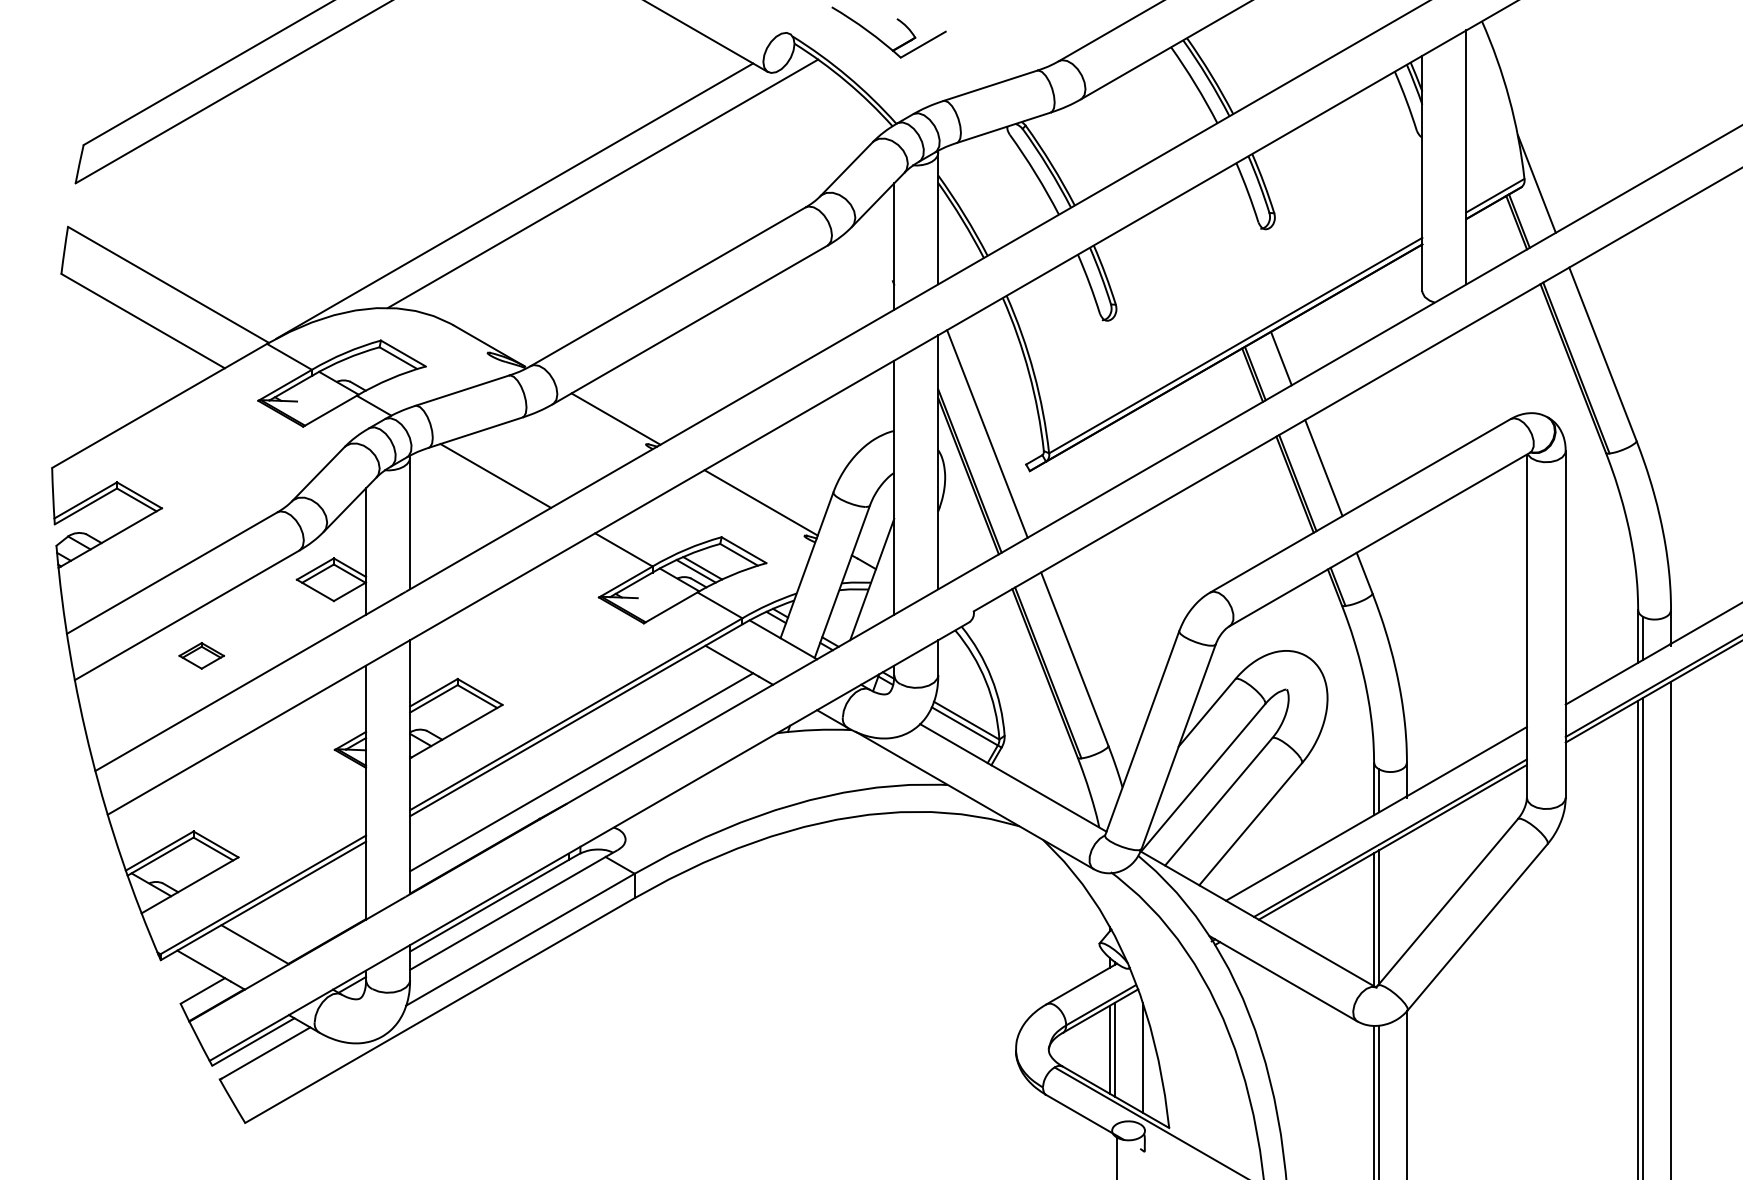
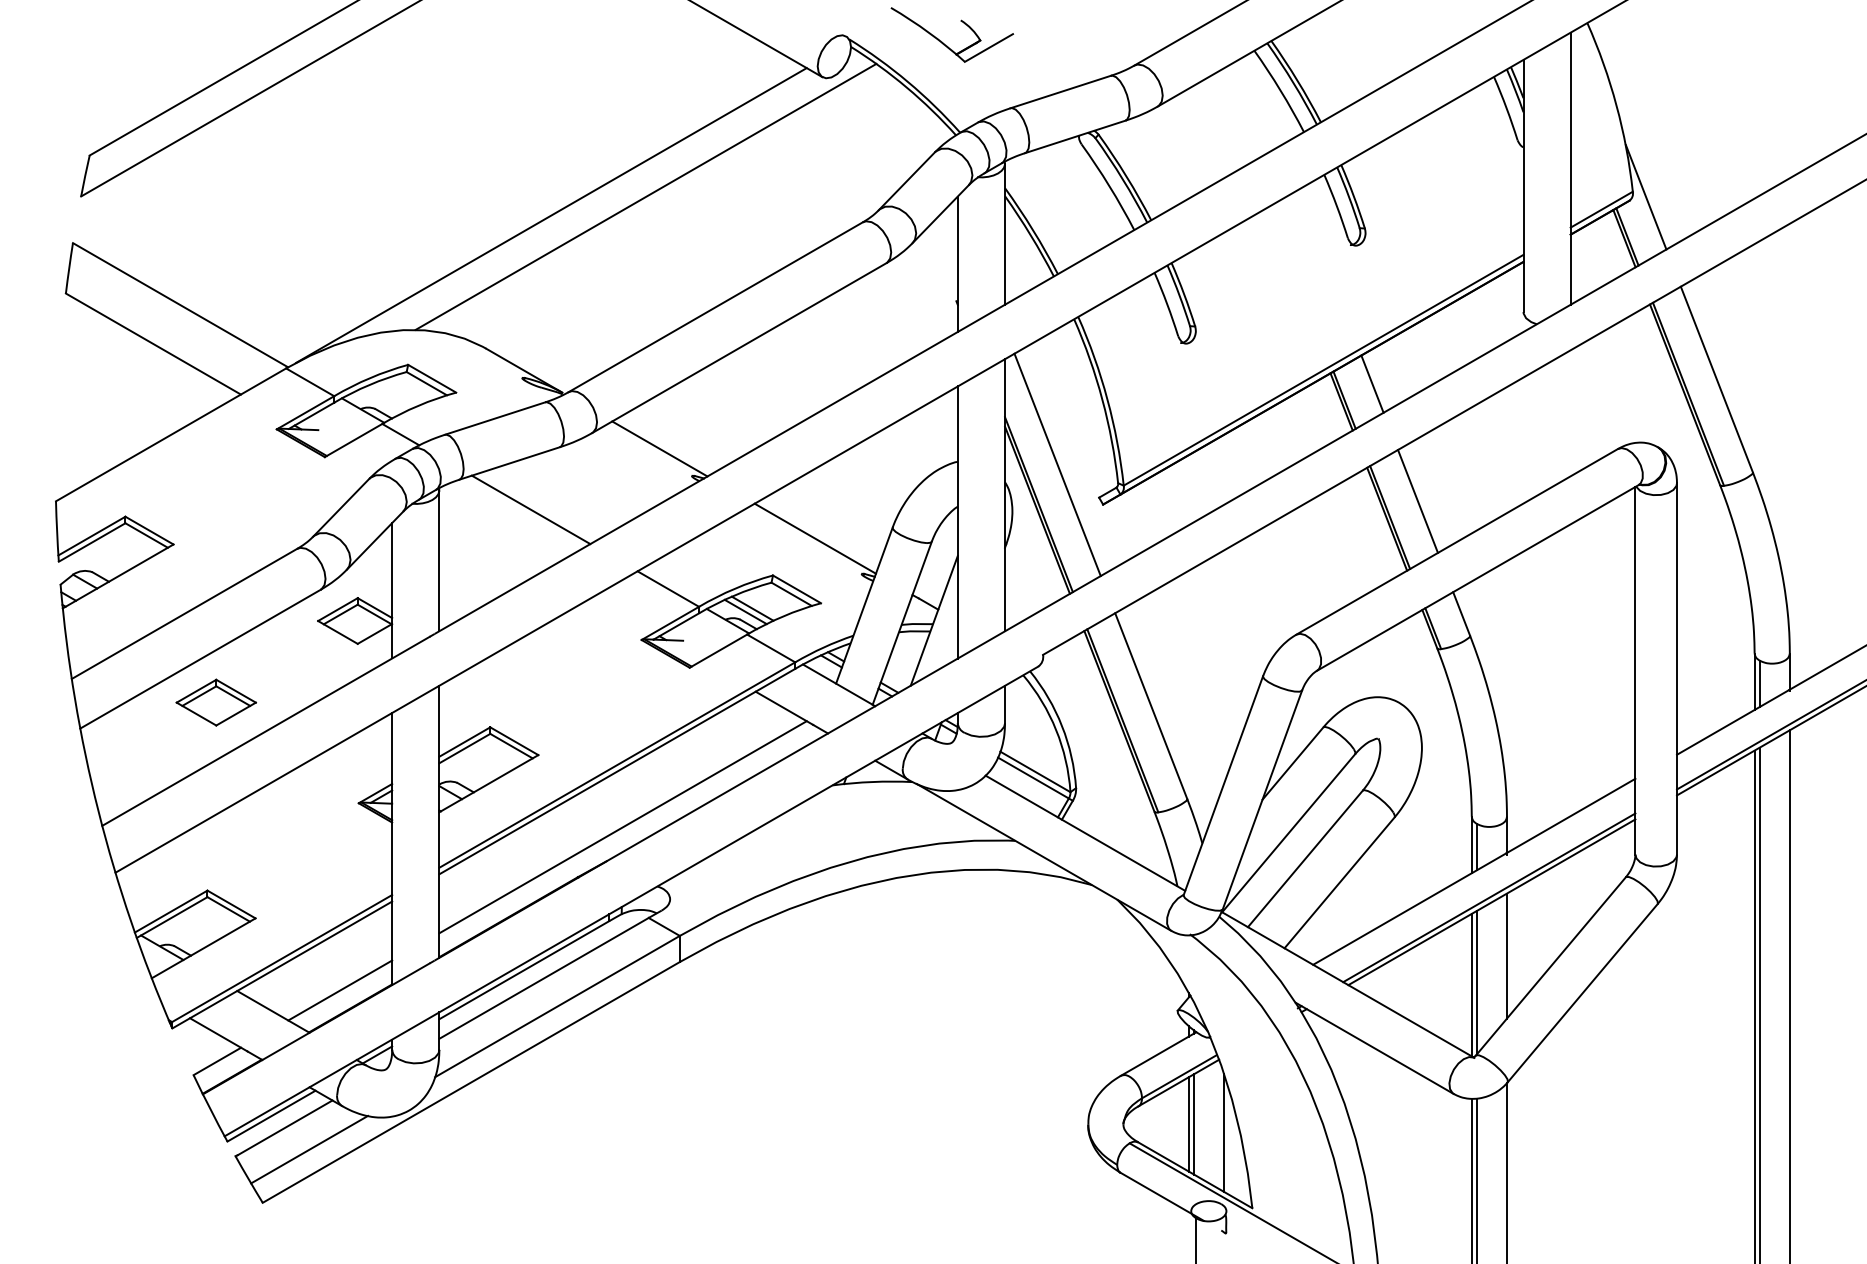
part: (201, 655) -> (215, 702), size x1.67
line: (1407, 892) -> (1507, 955), added
line: (317, 924) -> (340, 990), added
line: (288, 1073) -> (309, 1149), added

